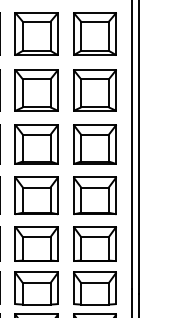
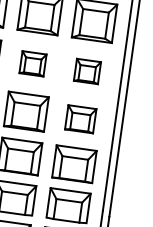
part: (36, 144) -> (32, 63), size x0.6
part: (94, 144) -> (86, 71), size x0.6
part: (94, 195) -> (80, 119), size x0.7

